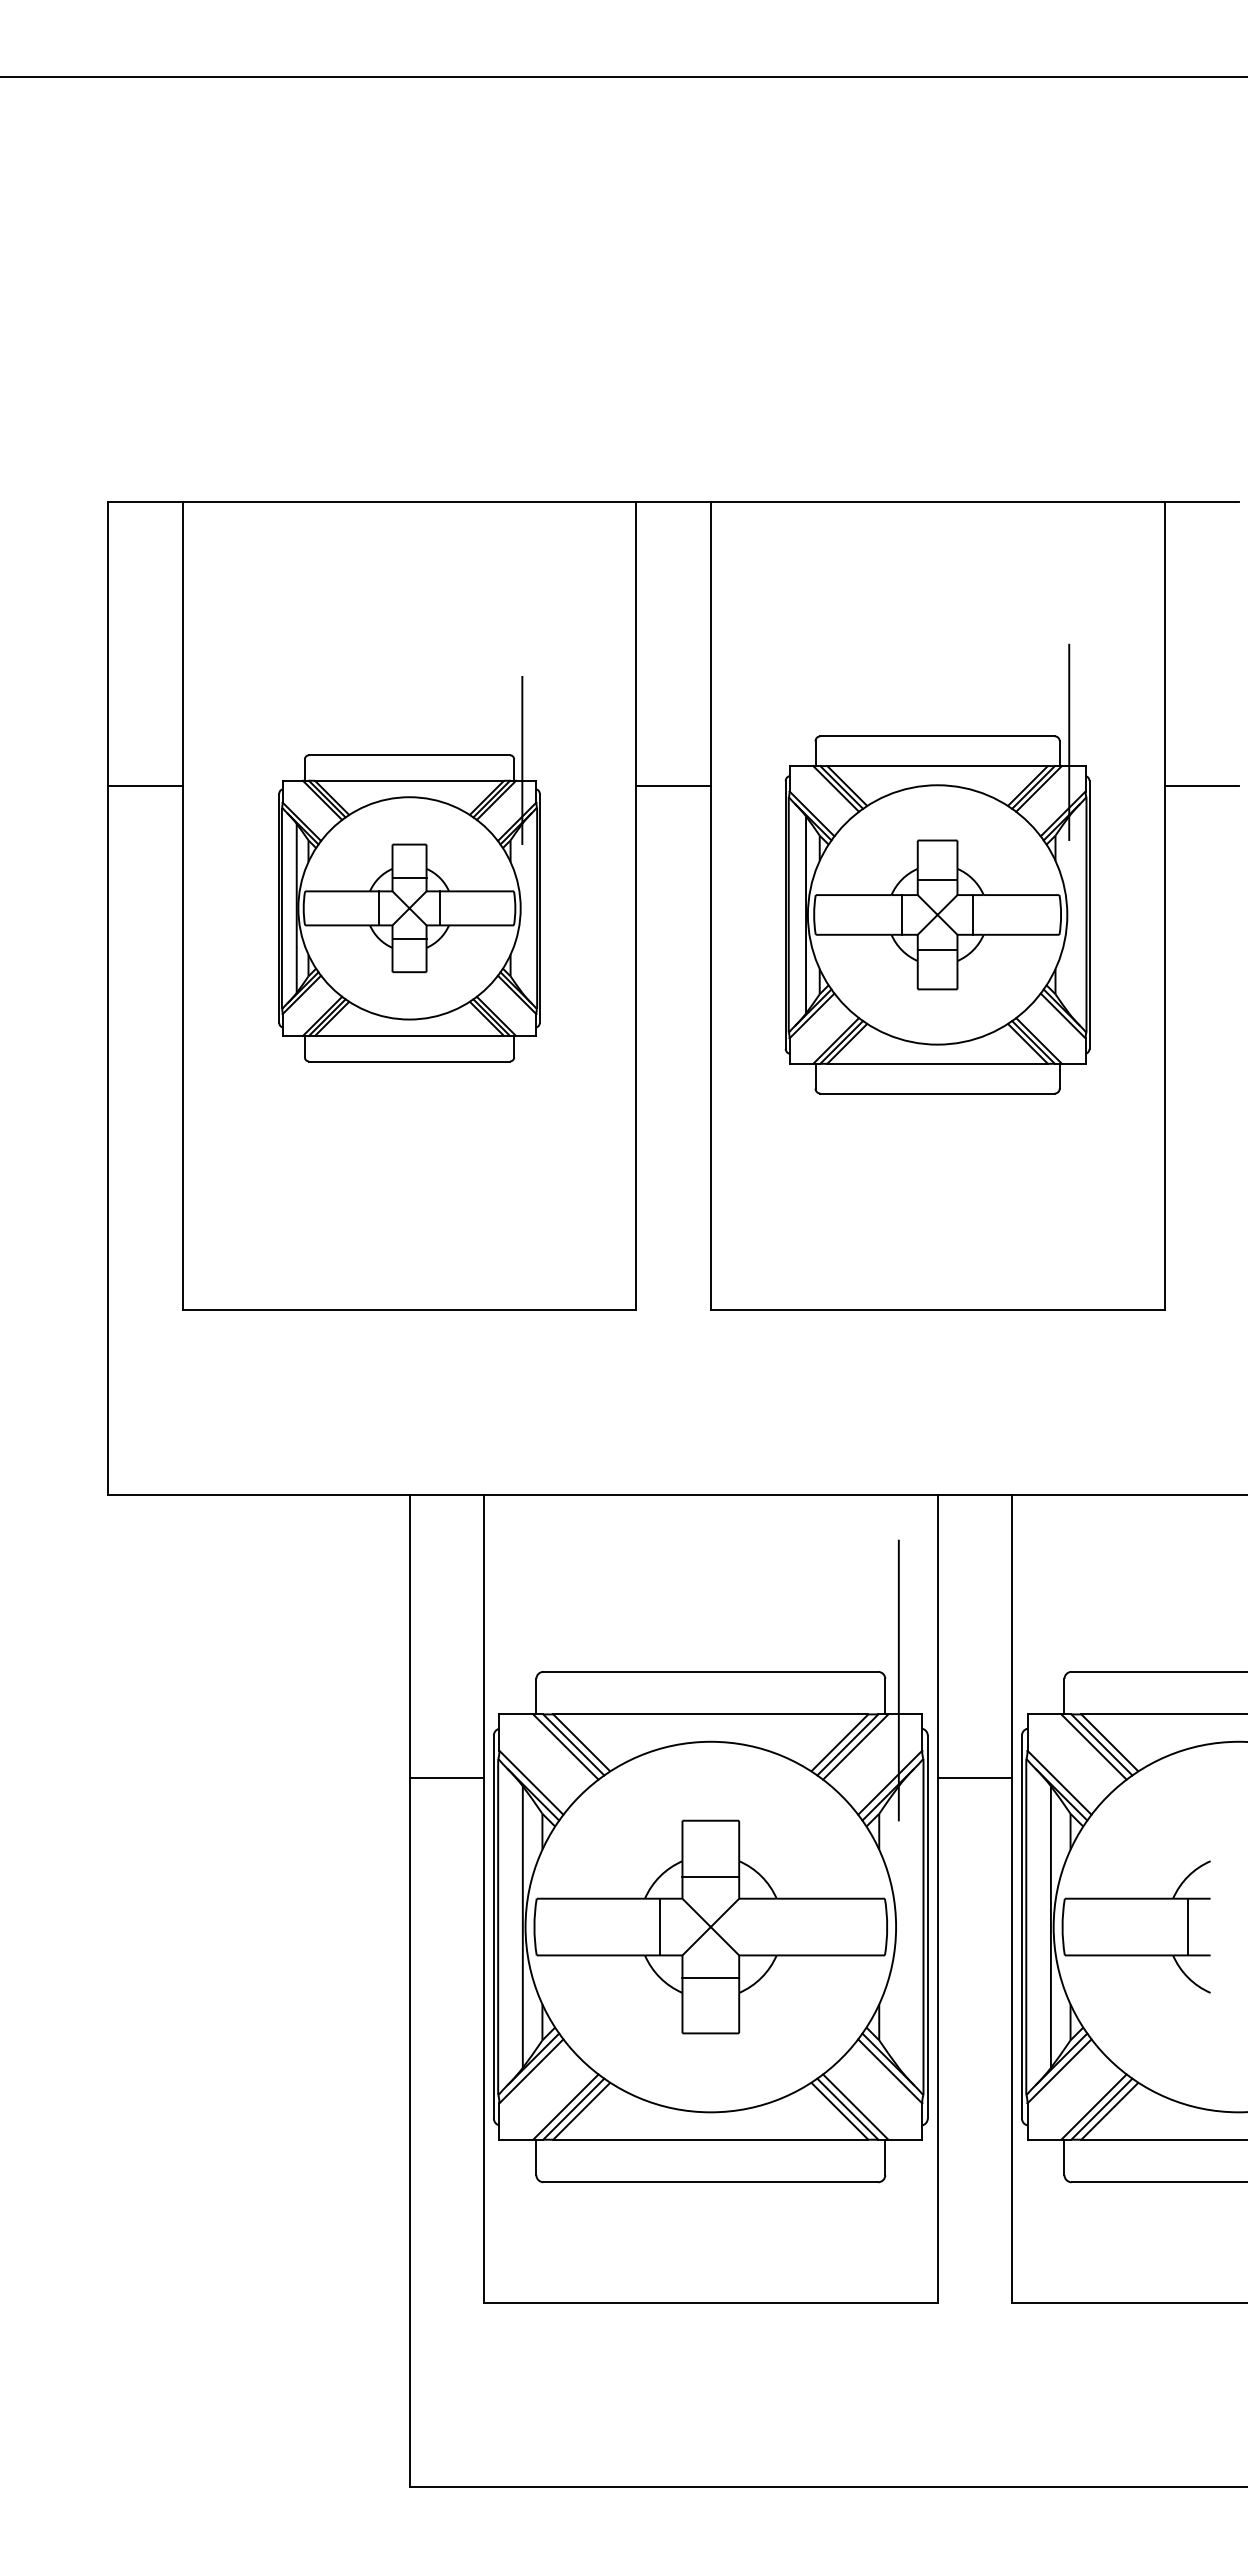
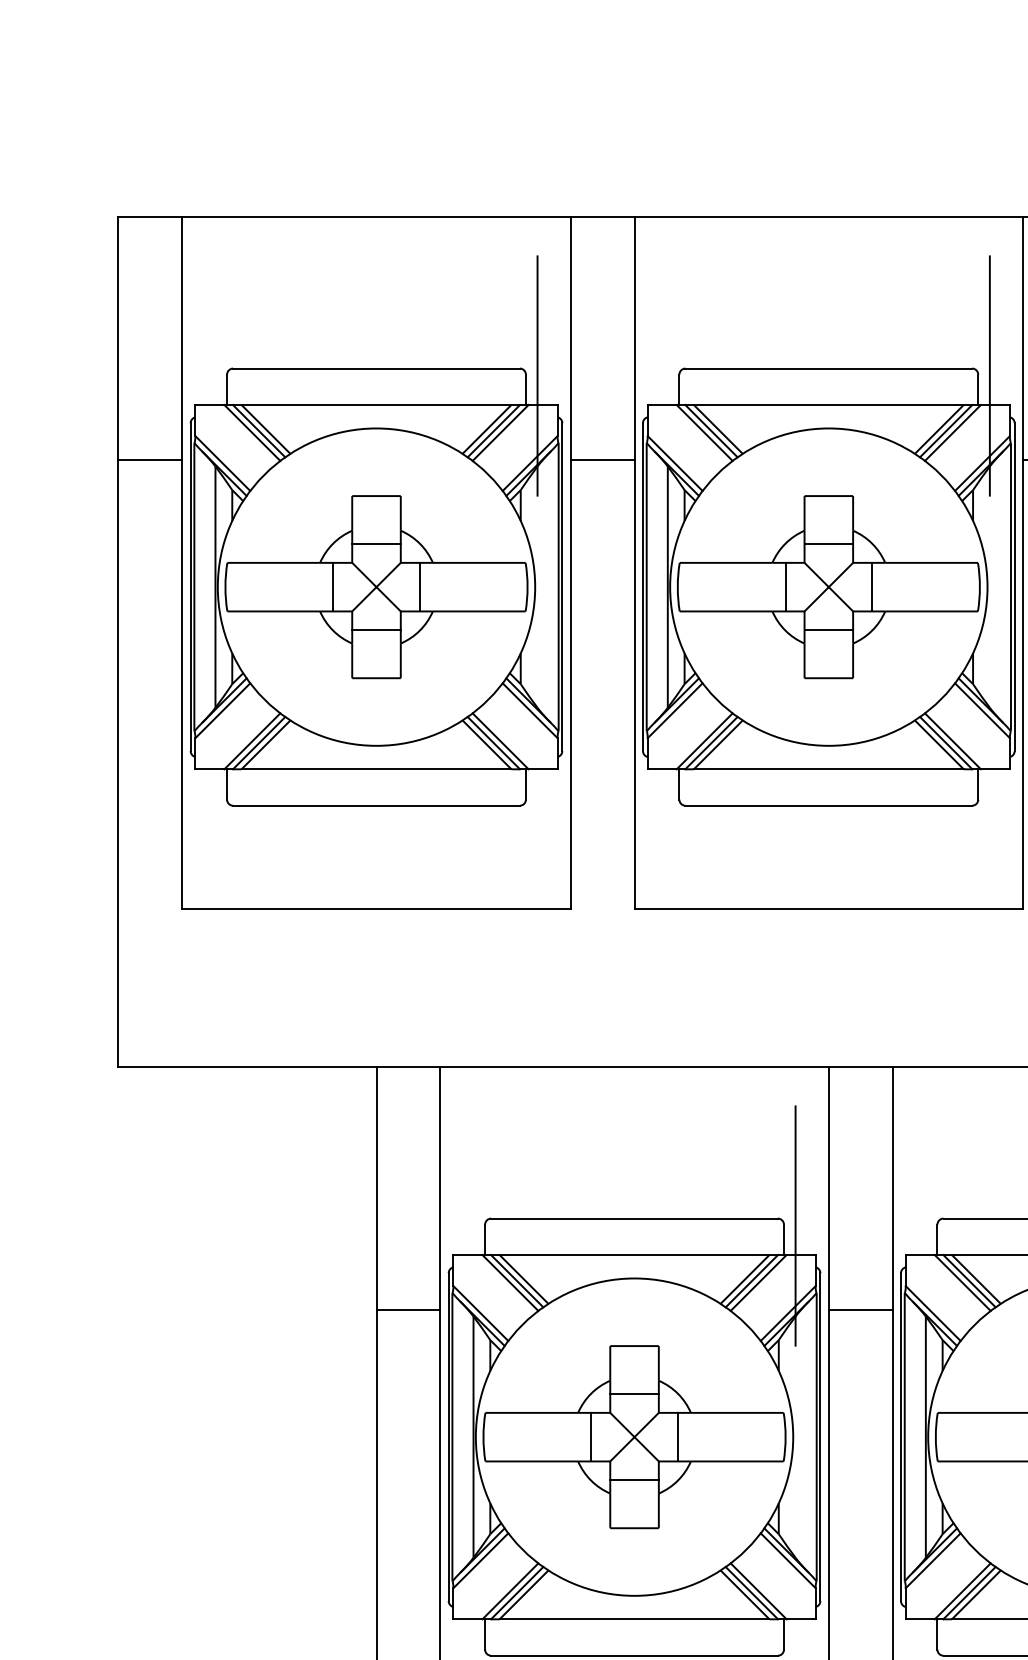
part: (409, 868) -> (376, 530), size x1.67
part: (937, 868) -> (828, 530), size x1.43
line: (761, 1926) -> (677, 1436), added

